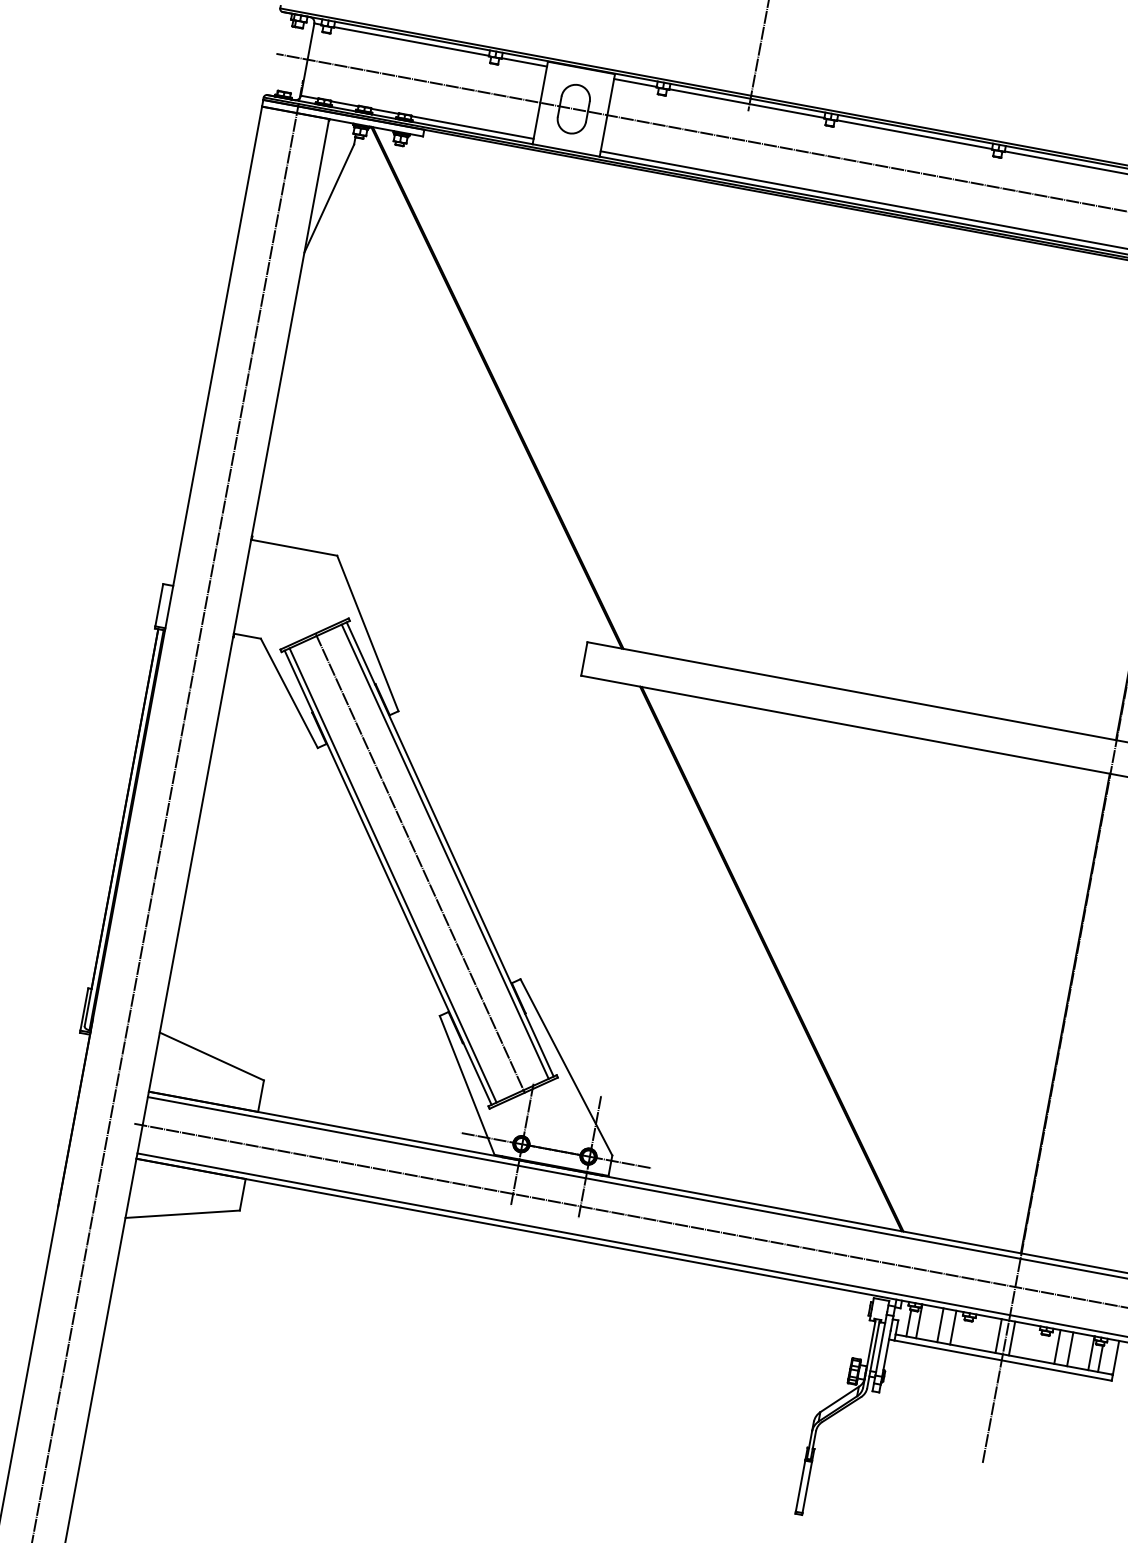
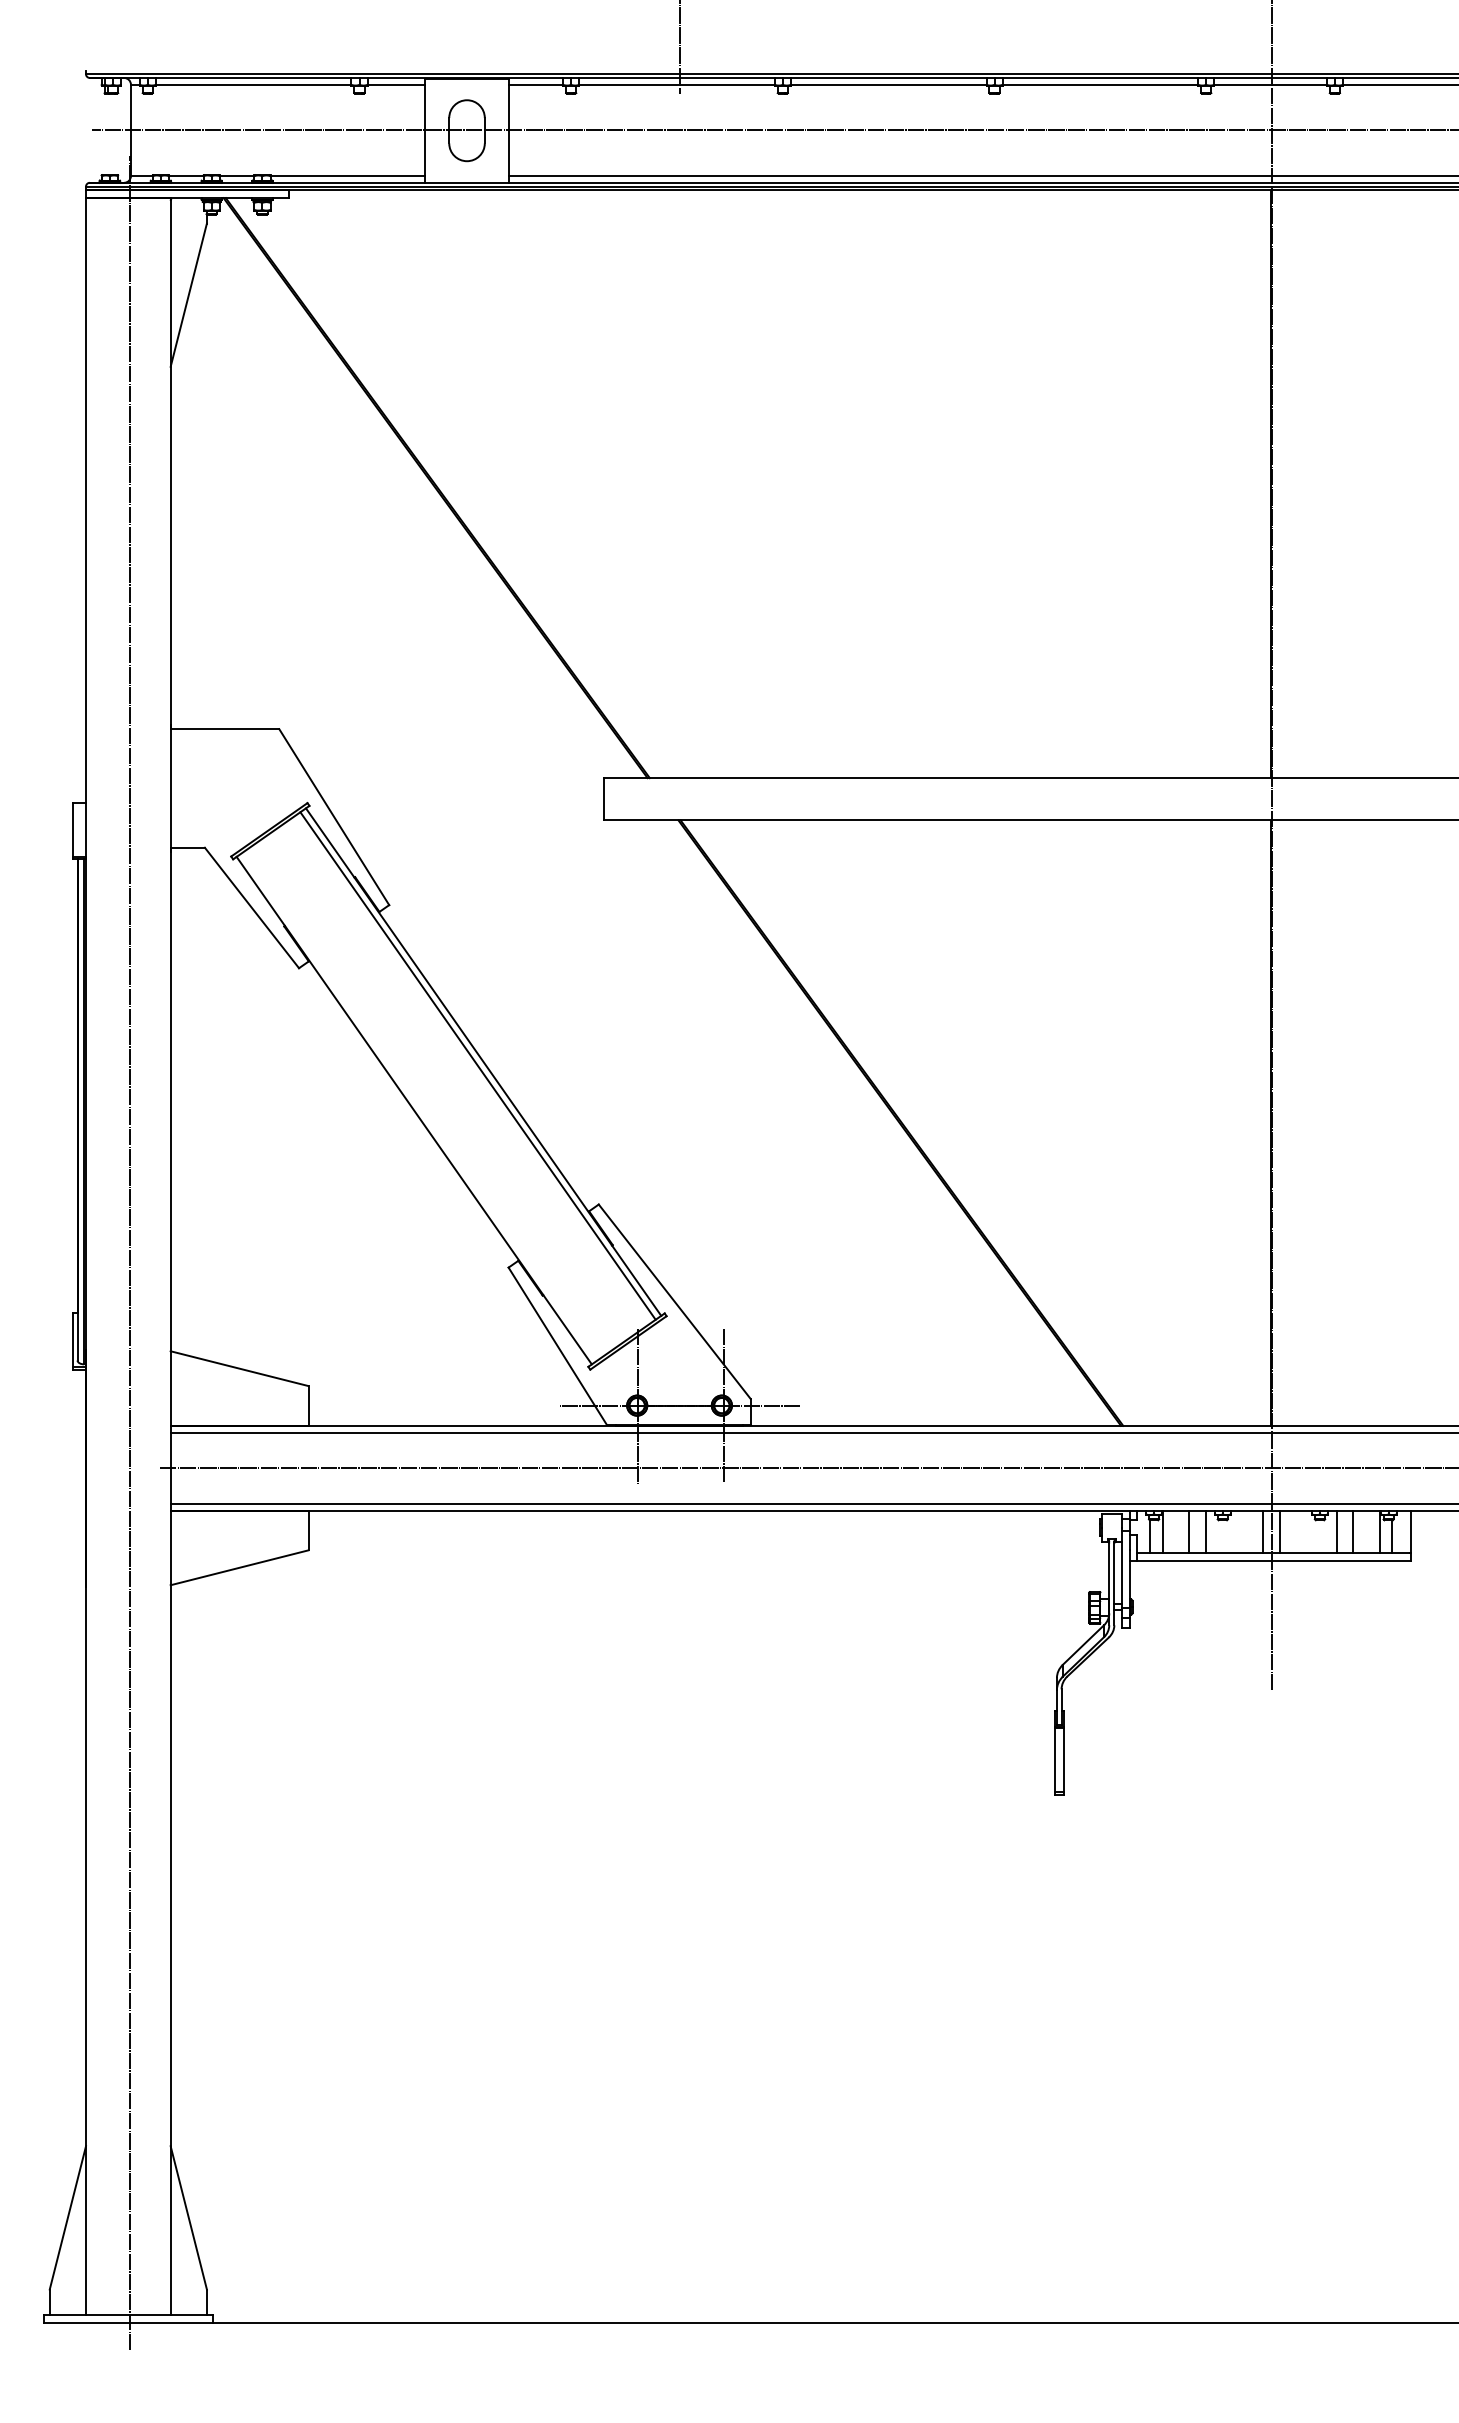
line: (420, 863) -> (450, 1085), removed
line: (392, 875) -> (419, 1106), removed

